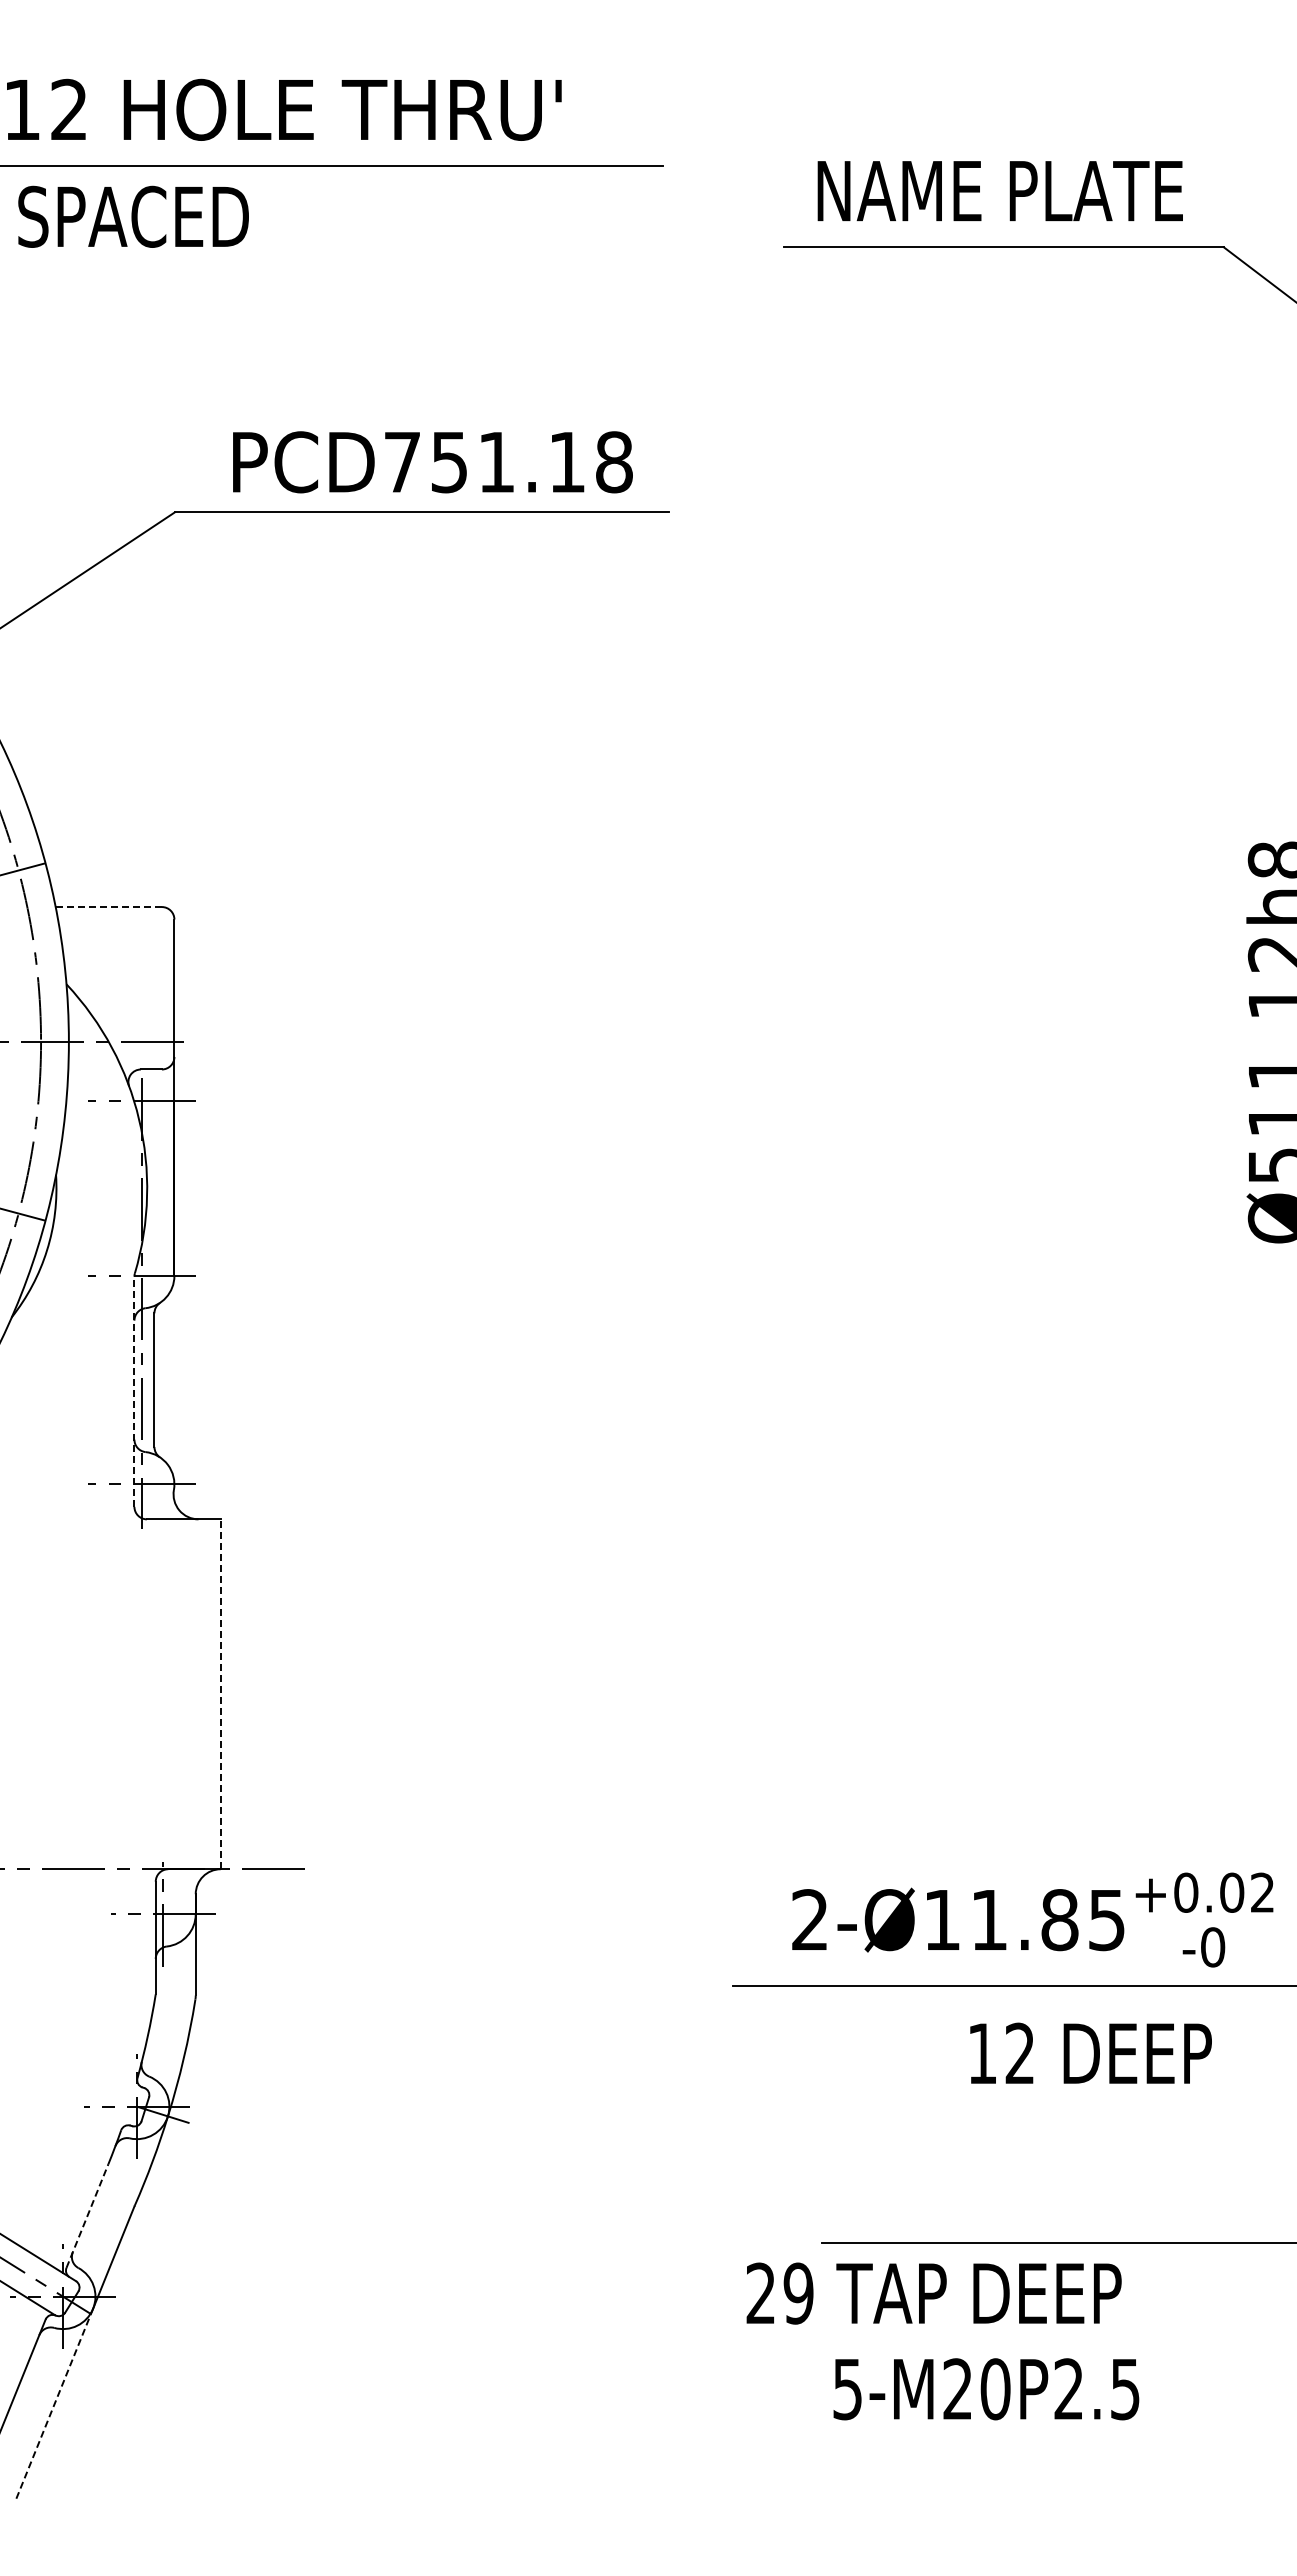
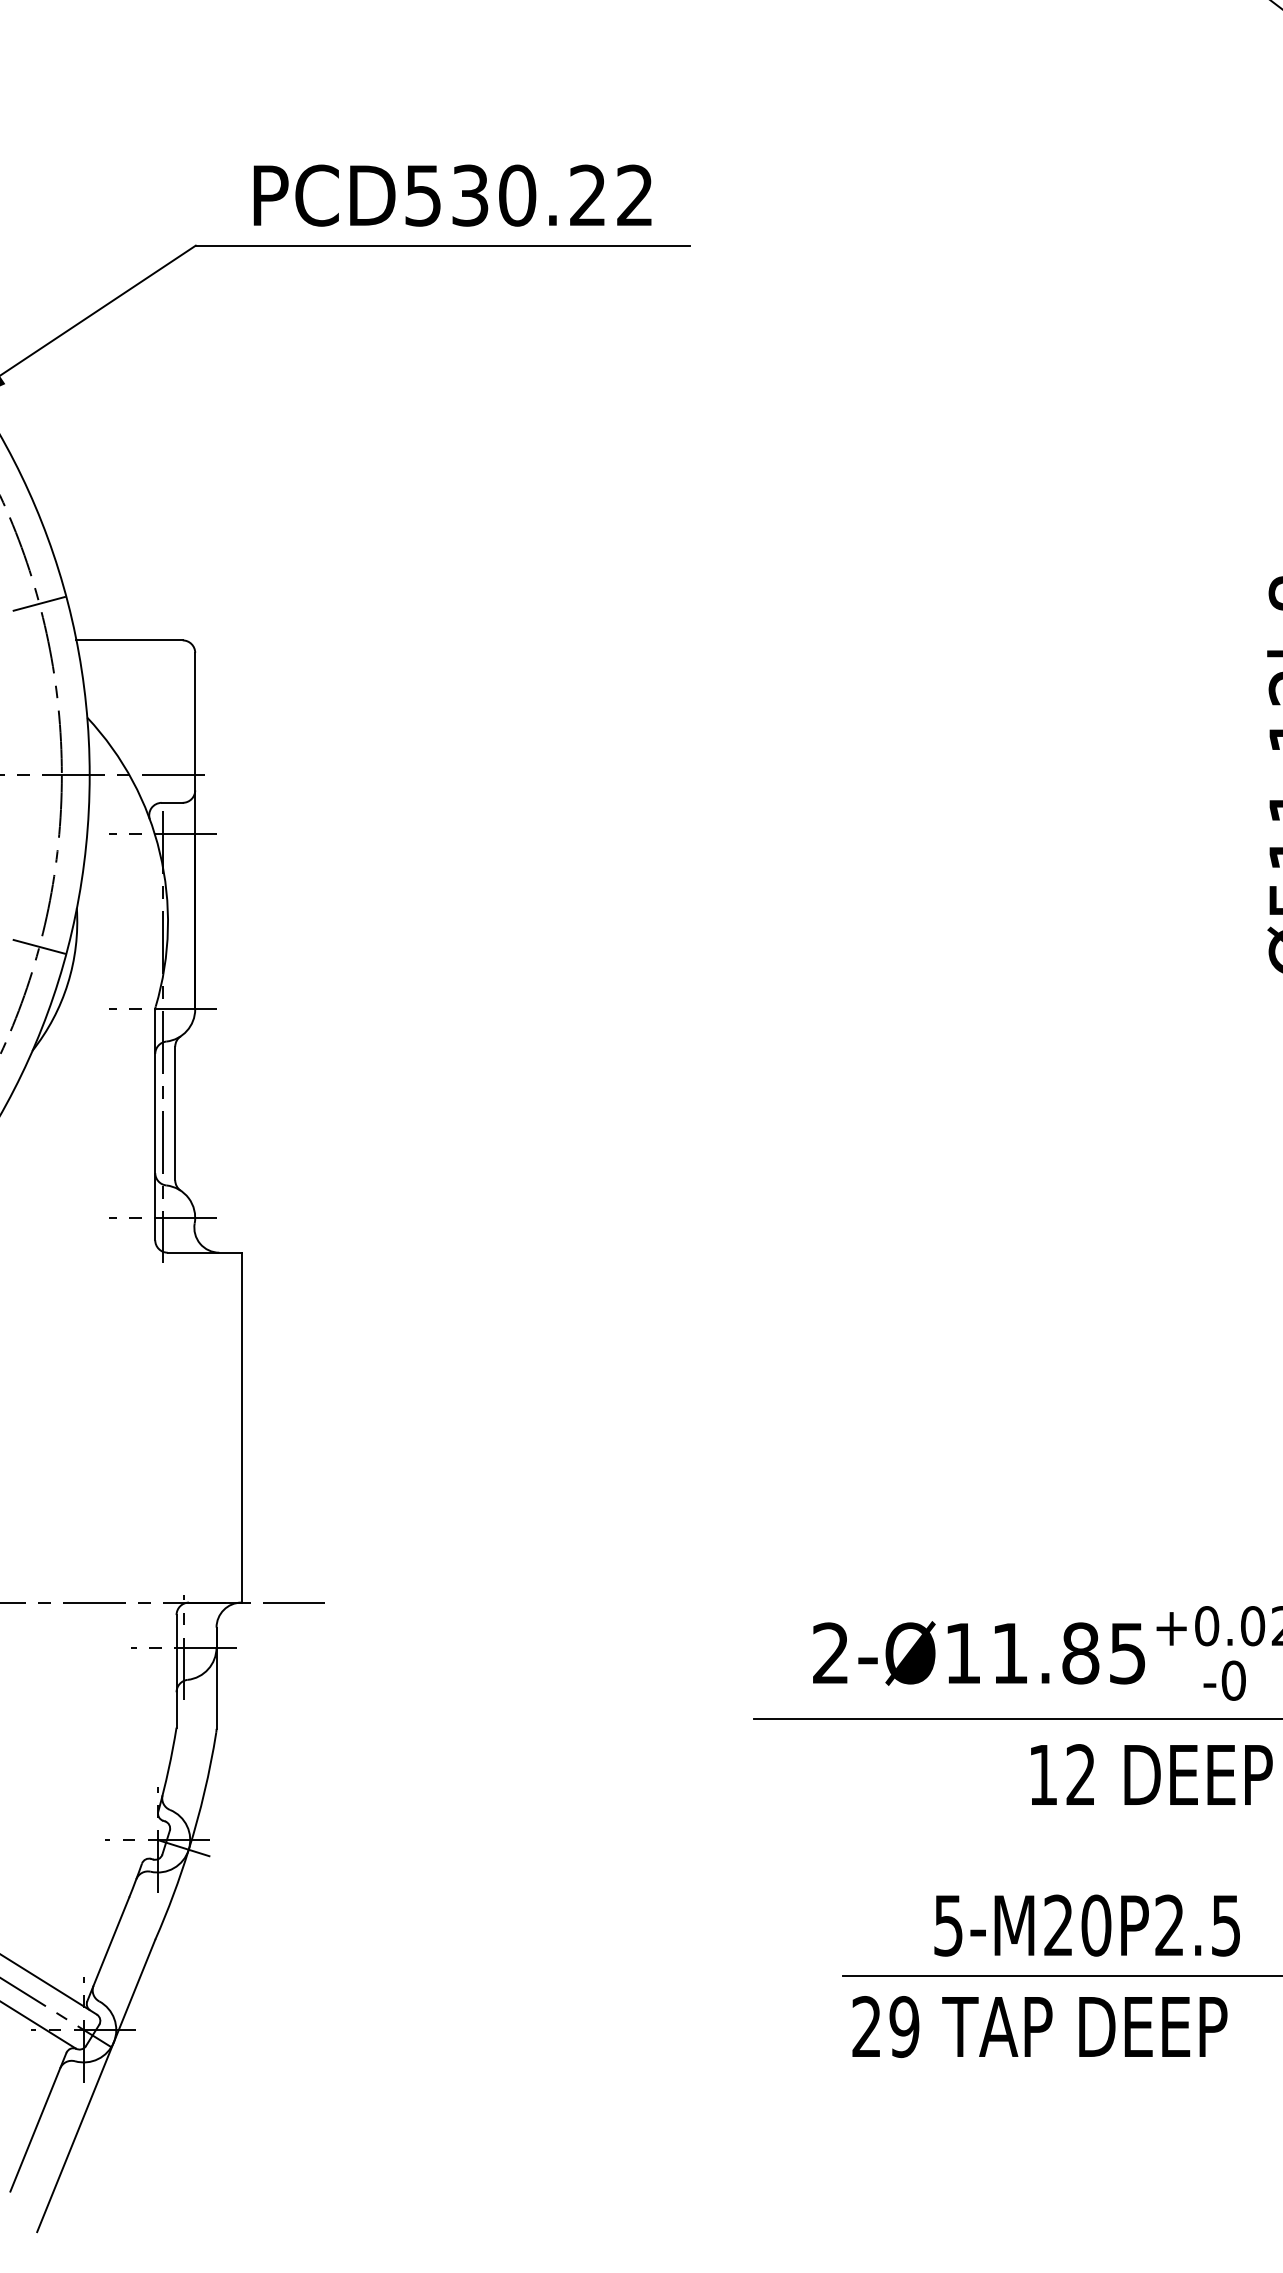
text: (508, 462) -> (529, 195), PCD751.18 -> PCD530.22
line: (109, 907) -> (130, 640), dashed -> solid
line: (134, 1391) -> (155, 1124), dashed -> solid
line: (220, 1694) -> (241, 1427), dashed -> solid
text: (1090, 2052) -> (1151, 1773), moved
line: (87, 2216) -> (108, 1949), dashed -> solid
text: (933, 2293) -> (1039, 2026), moved
text: (986, 2389) -> (1087, 1925), moved
line: (54, 2403) -> (75, 2136), dashed -> solid

